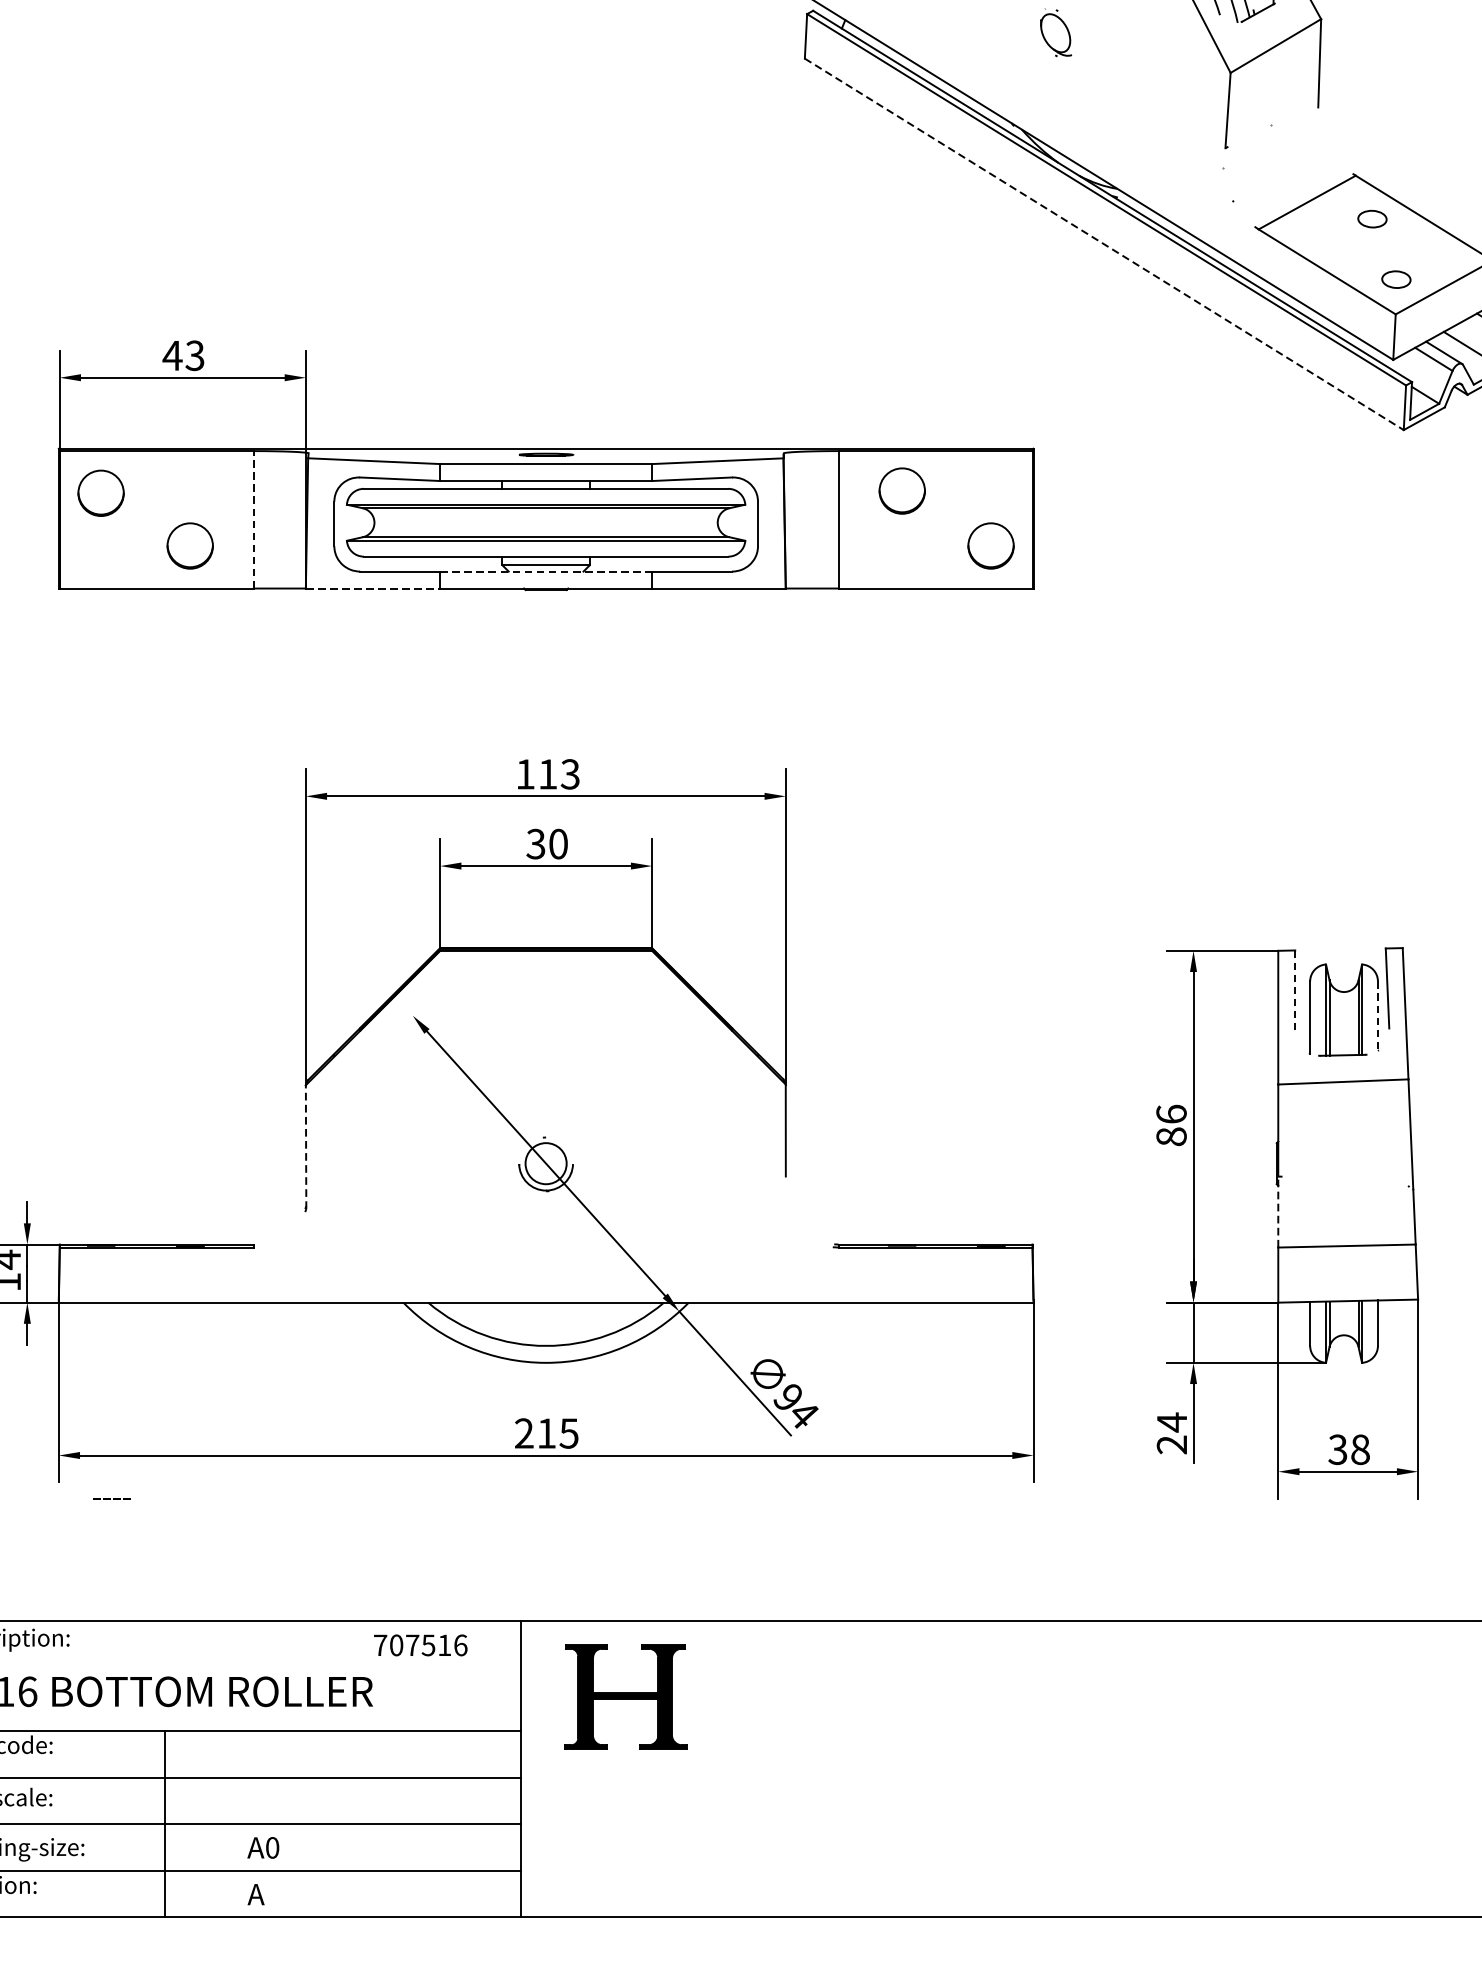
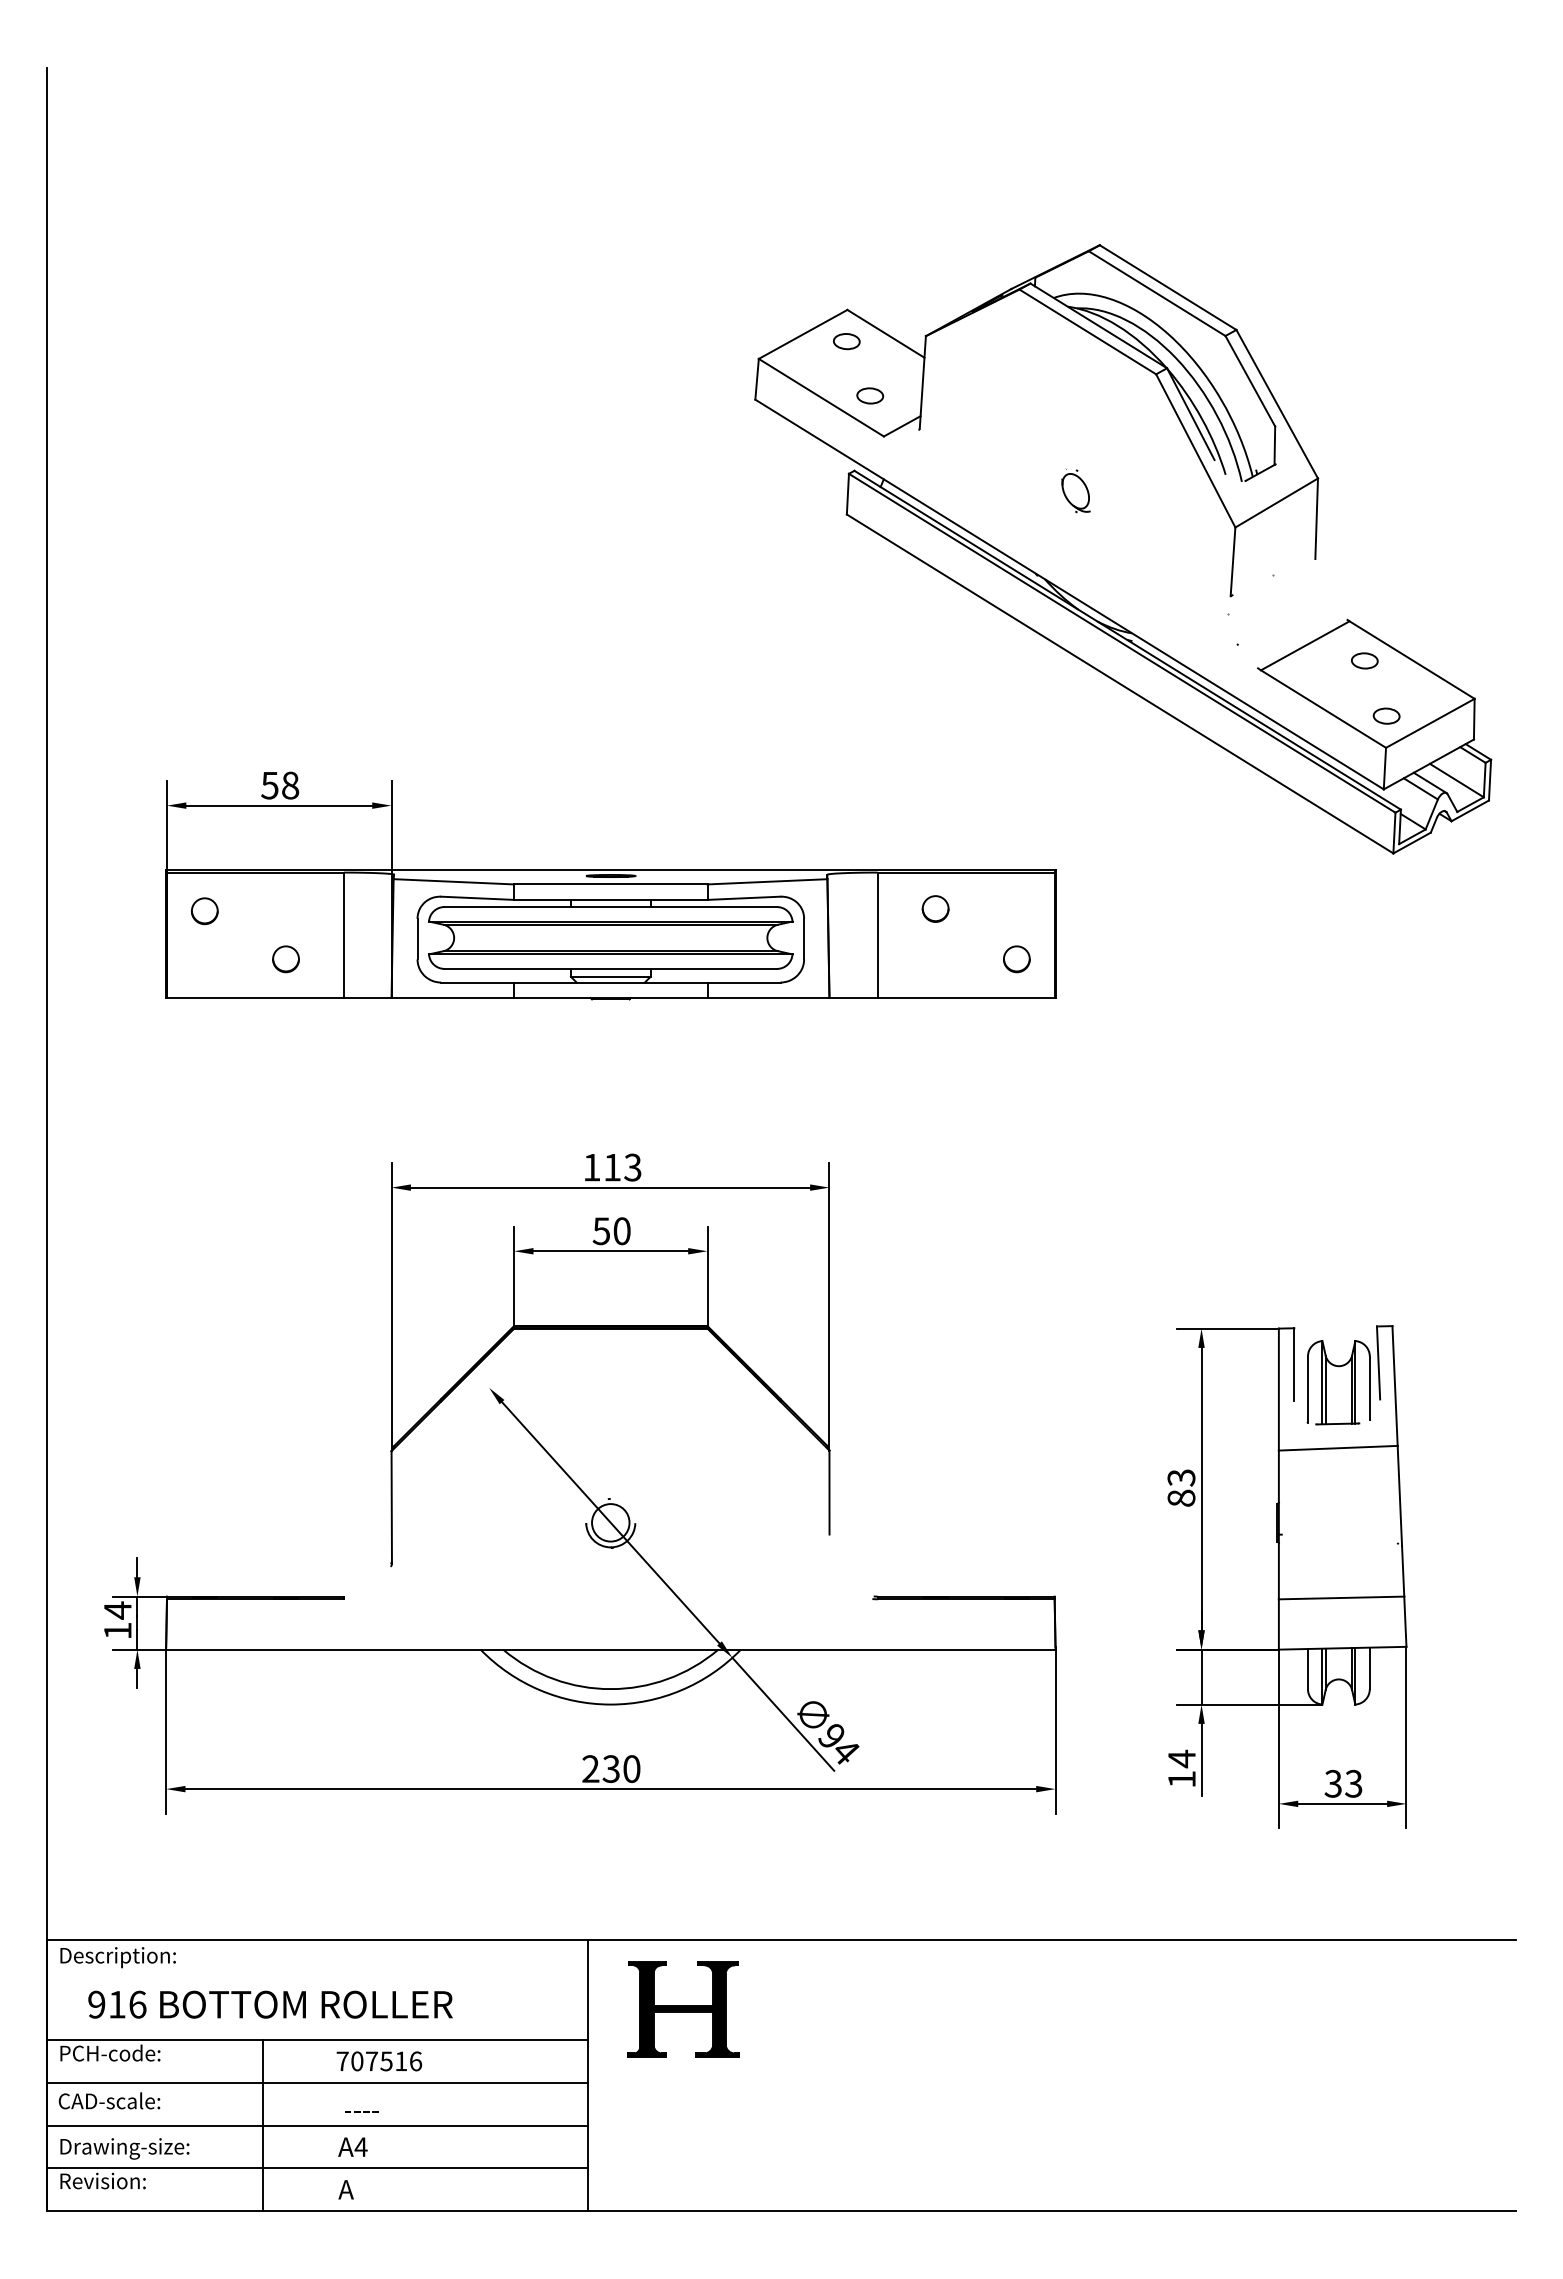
line: (1104, 243) -> (1120, 683), dashed -> solid
text: (183, 355) -> (279, 785), 43 -> 58
part: (901, 490) -> (935, 908), size x0.62
part: (100, 493) -> (204, 911), size x0.62
line: (254, 520) -> (344, 935), dashed -> solid
part: (189, 546) -> (285, 959), size x0.62
part: (990, 546) -> (1016, 959), size x0.62
line: (545, 571) -> (610, 982), dashed -> solid
line: (373, 589) -> (453, 998), dashed -> solid
text: (535, 843) -> (601, 1230), 30 -> 50
line: (1295, 990) -> (1294, 1364), dashed -> solid
line: (1377, 1016) -> (1369, 1388), dashed -> solid
text: (1171, 1114) -> (1181, 1477), 86 -> 83
line: (305, 1146) -> (391, 1507), dashed -> solid
line: (1277, 1211) -> (1278, 1566), dashed -> solid
text: (557, 1432) -> (621, 1768), 215 -> 230
text: (1171, 1444) -> (1181, 1779), 24 -> 14
text: (1360, 1449) -> (1353, 1783), 38 -> 33
text: (111, 1498) -> (361, 2111), moved
text: (420, 1645) -> (379, 2061), moved
text: (271, 1848) -> (360, 2147), A0 -> A4

